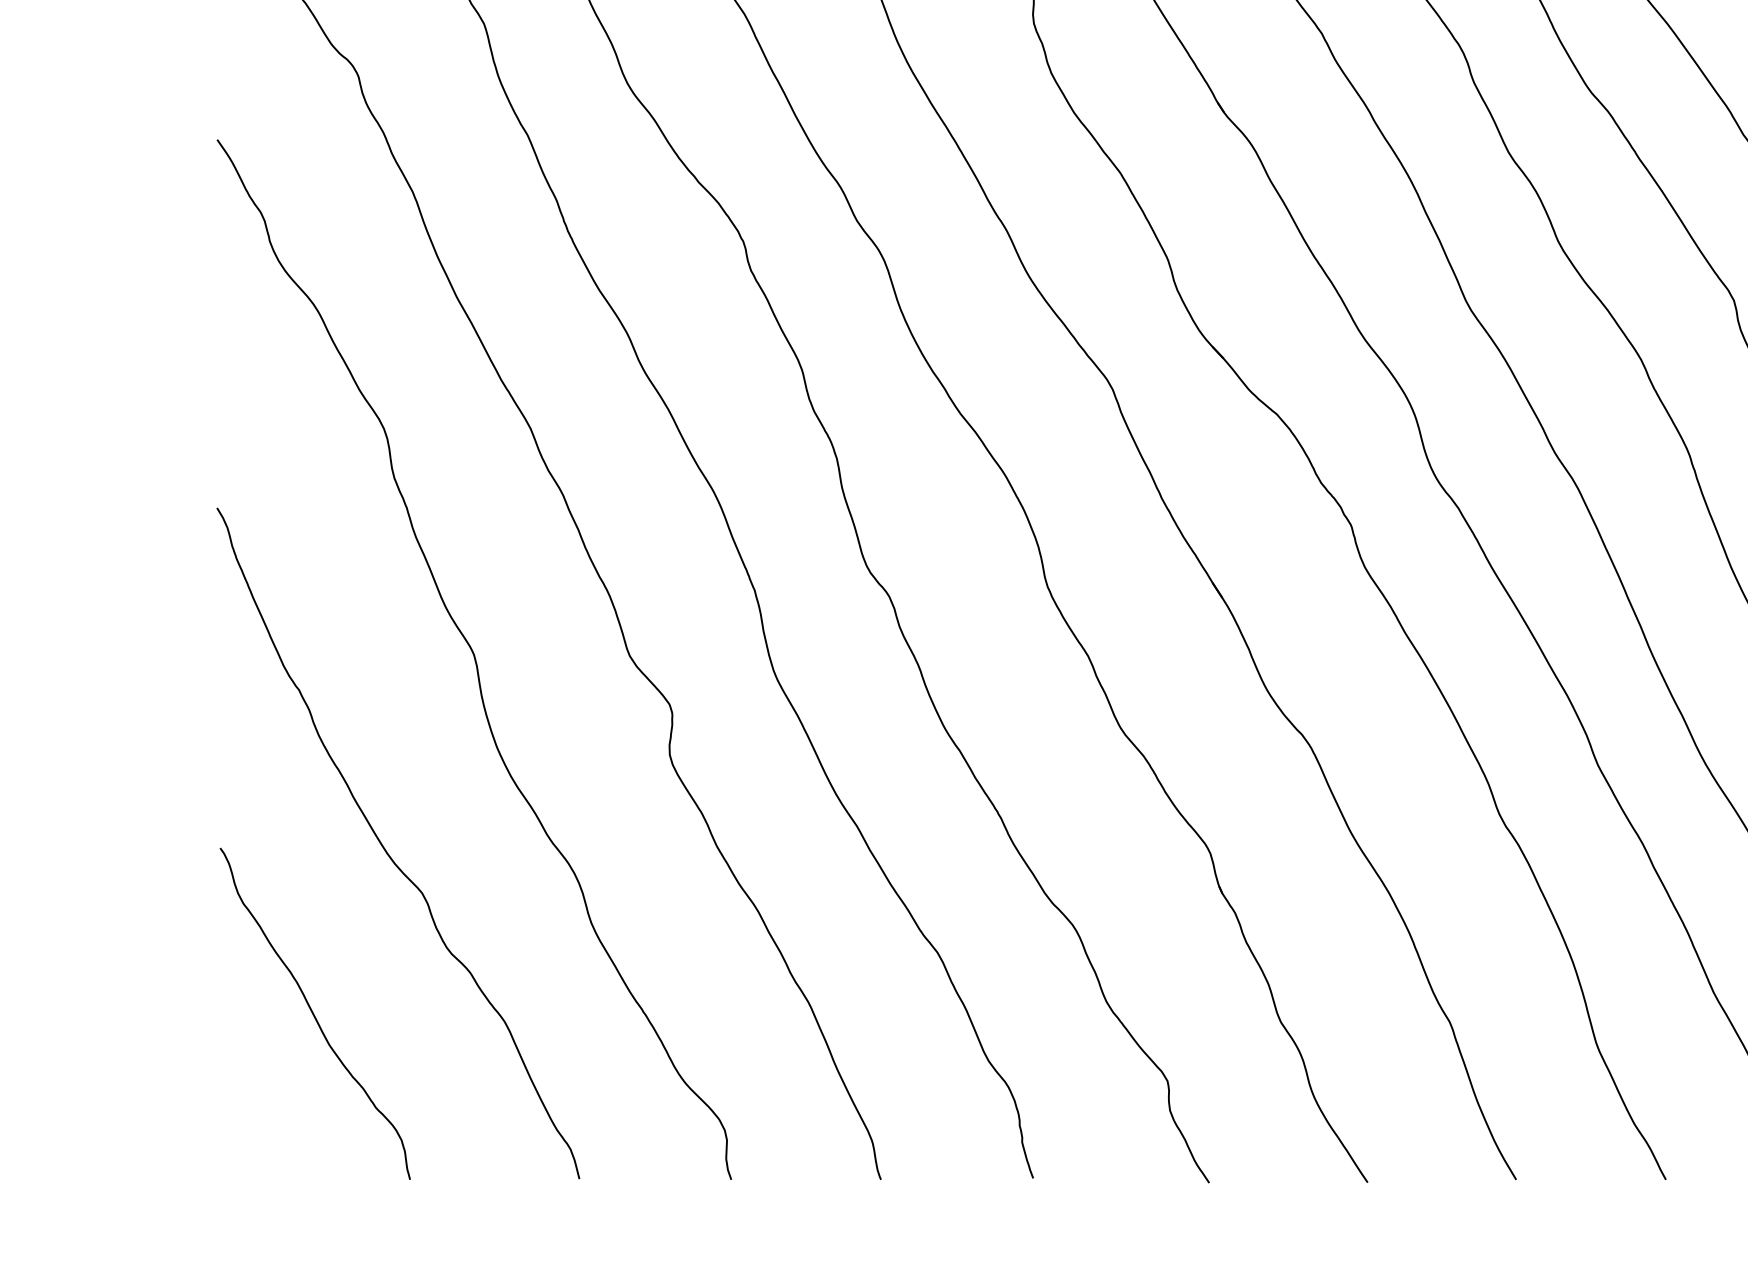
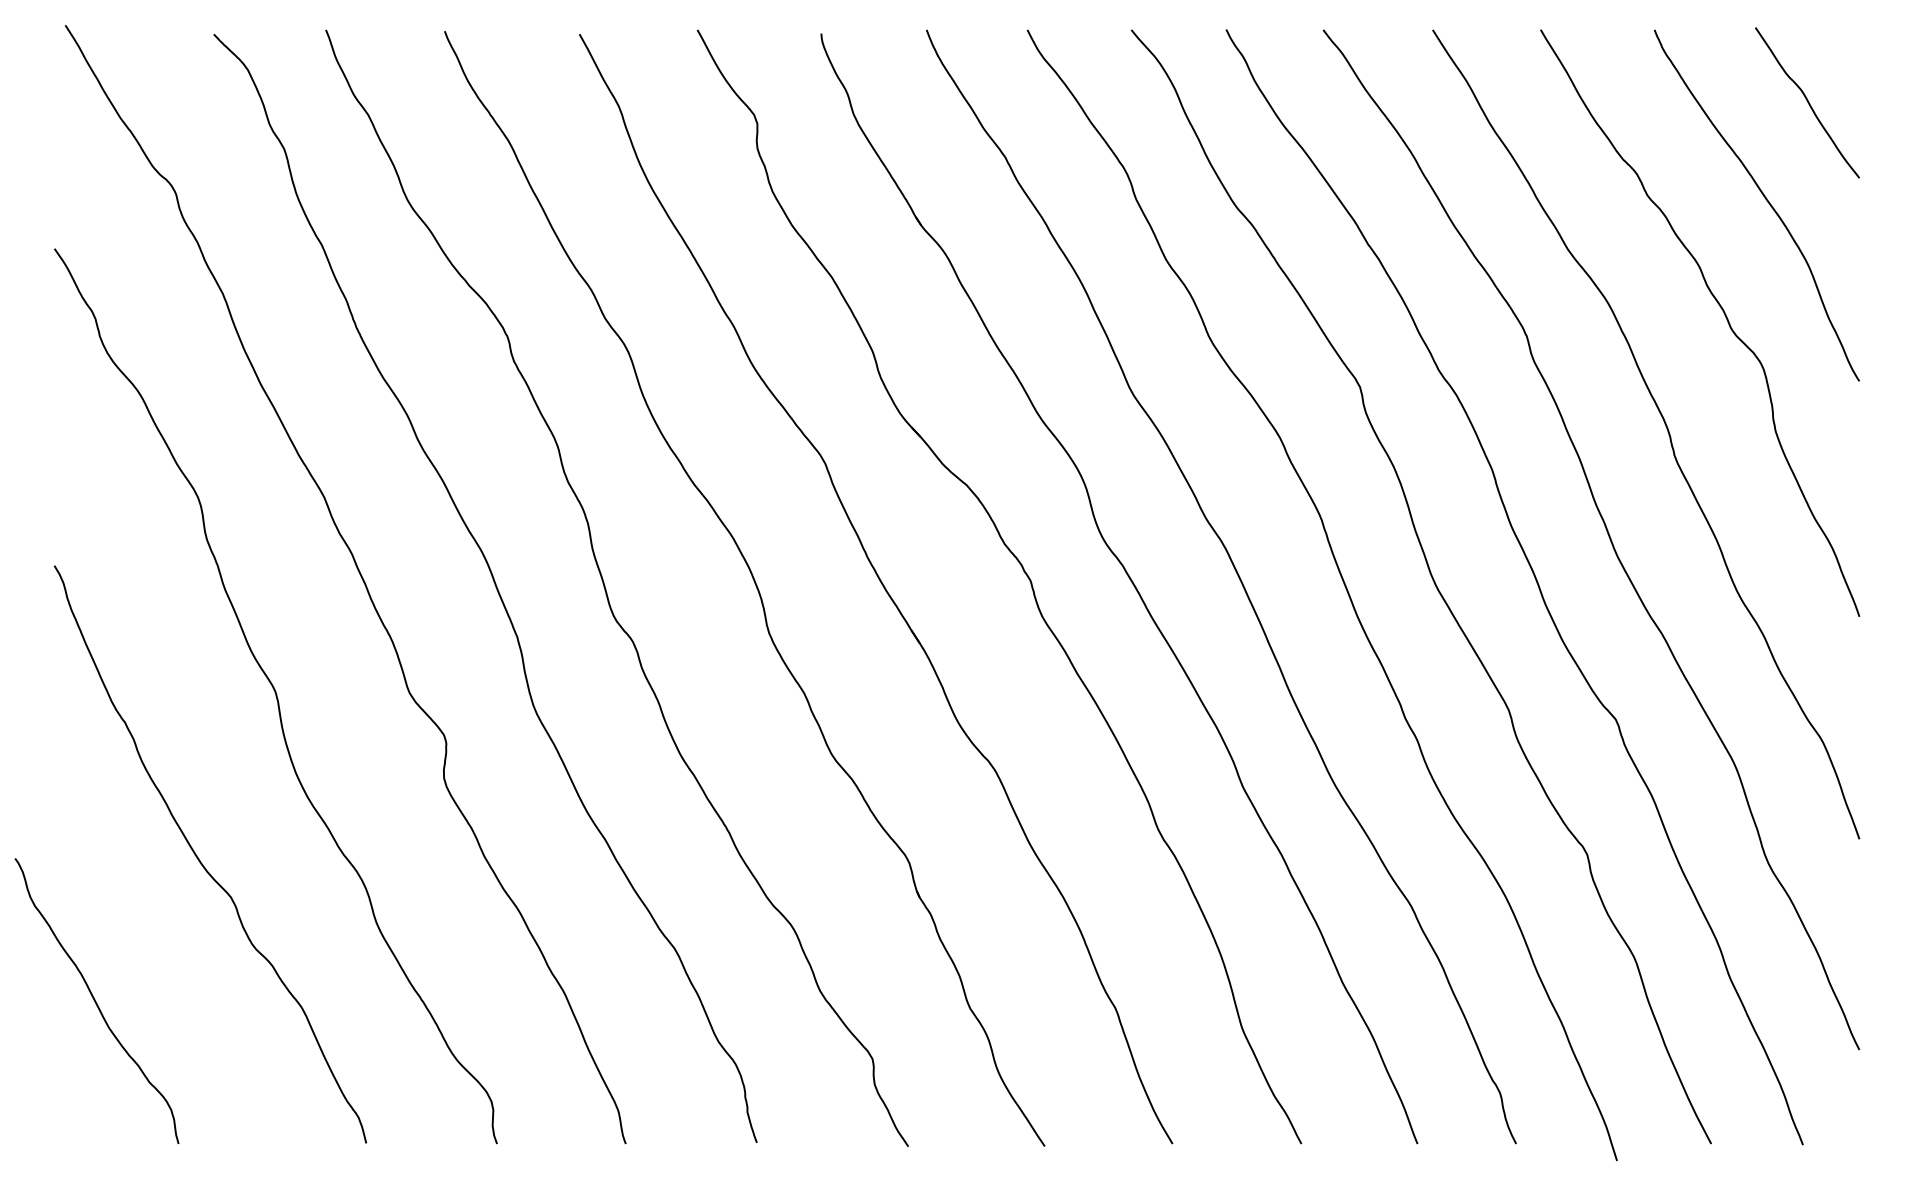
curve: (313, 1013) -> (95, 1000), moved

